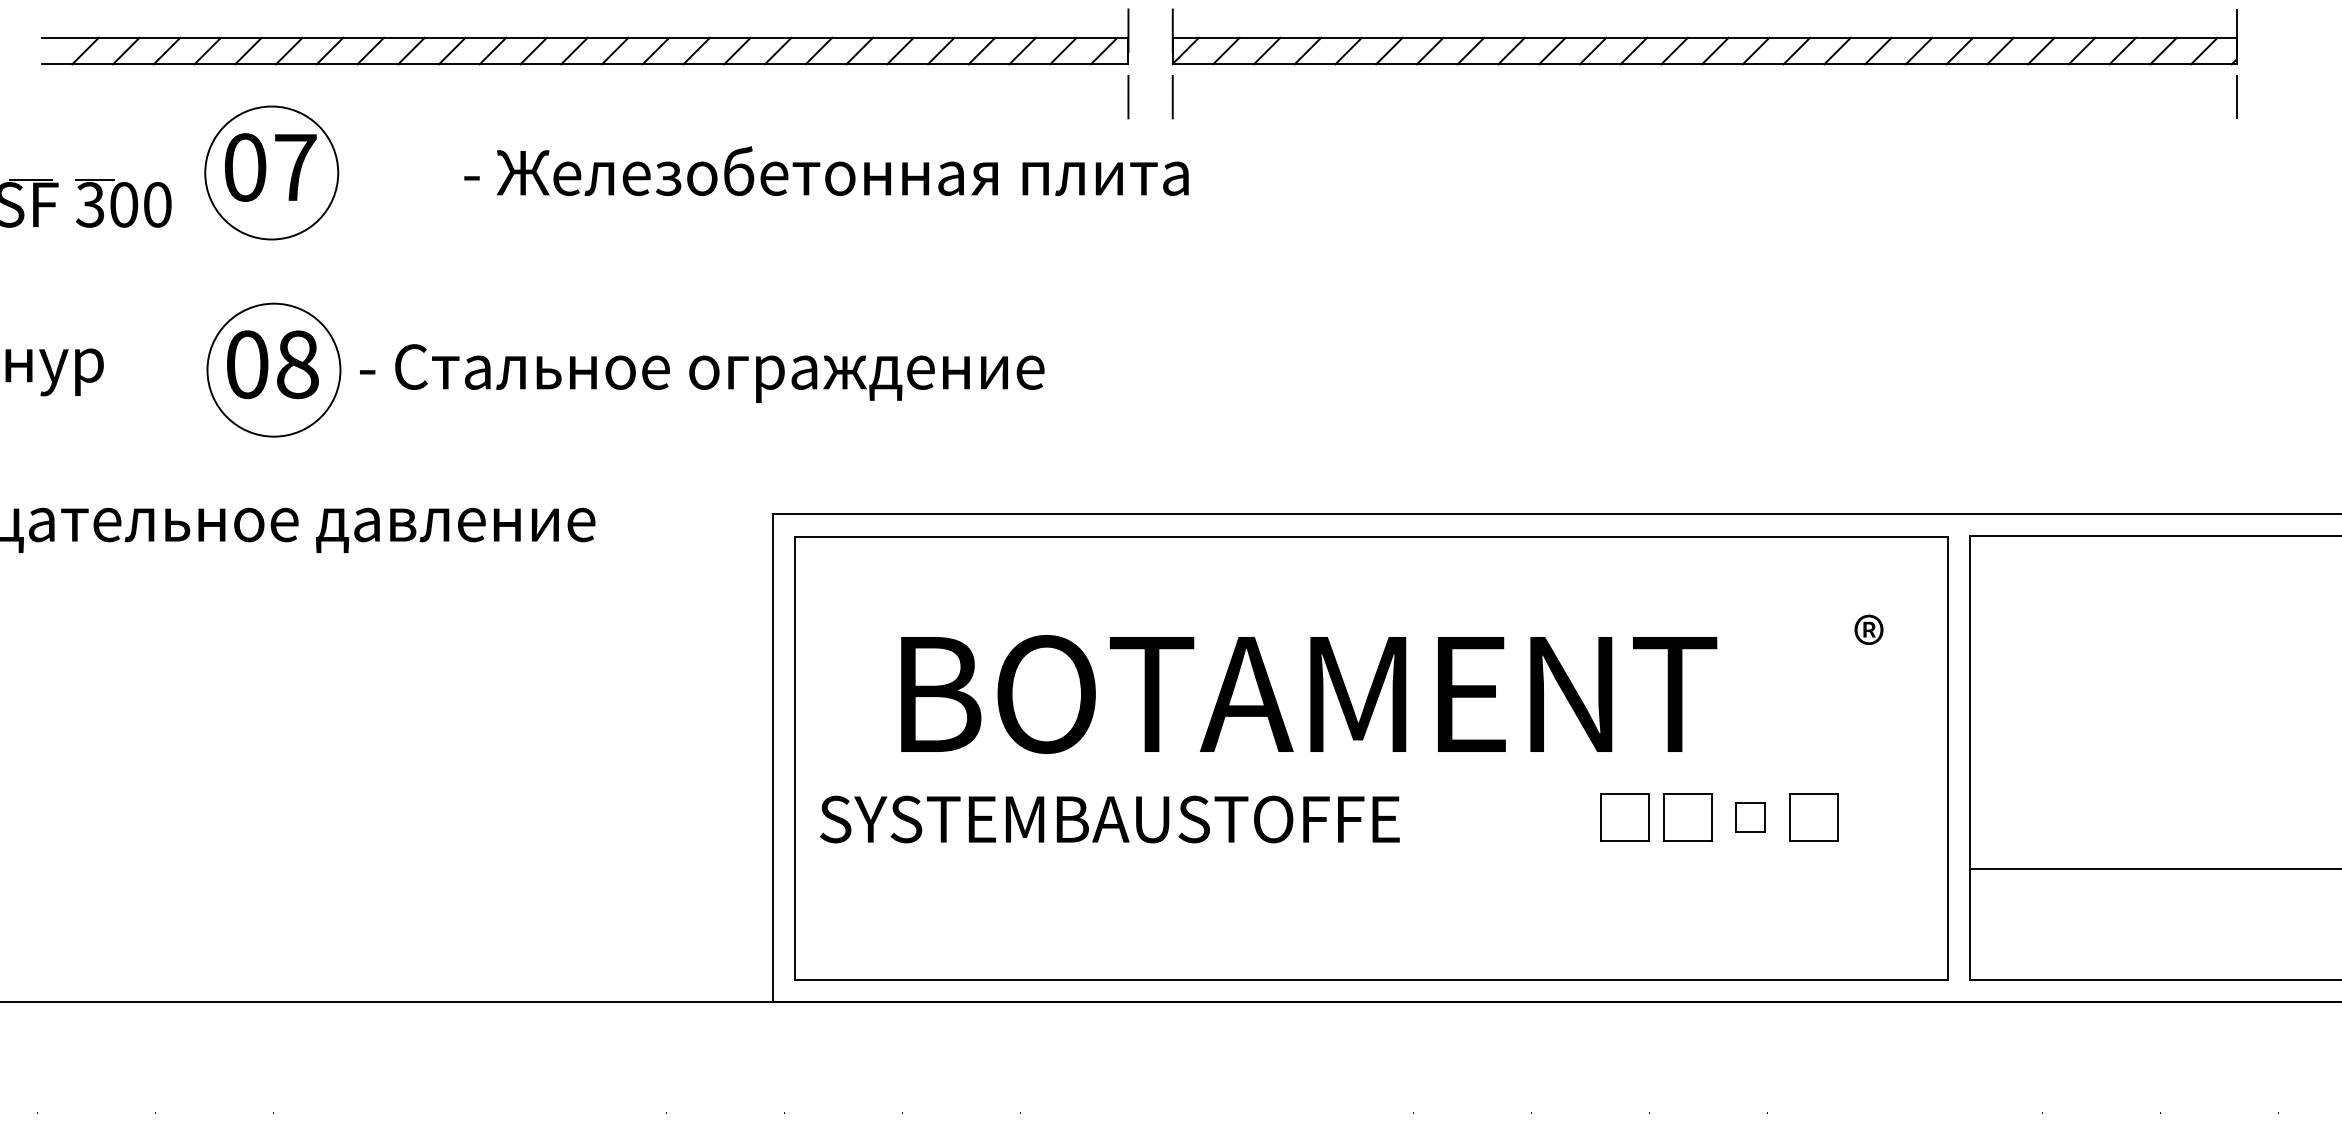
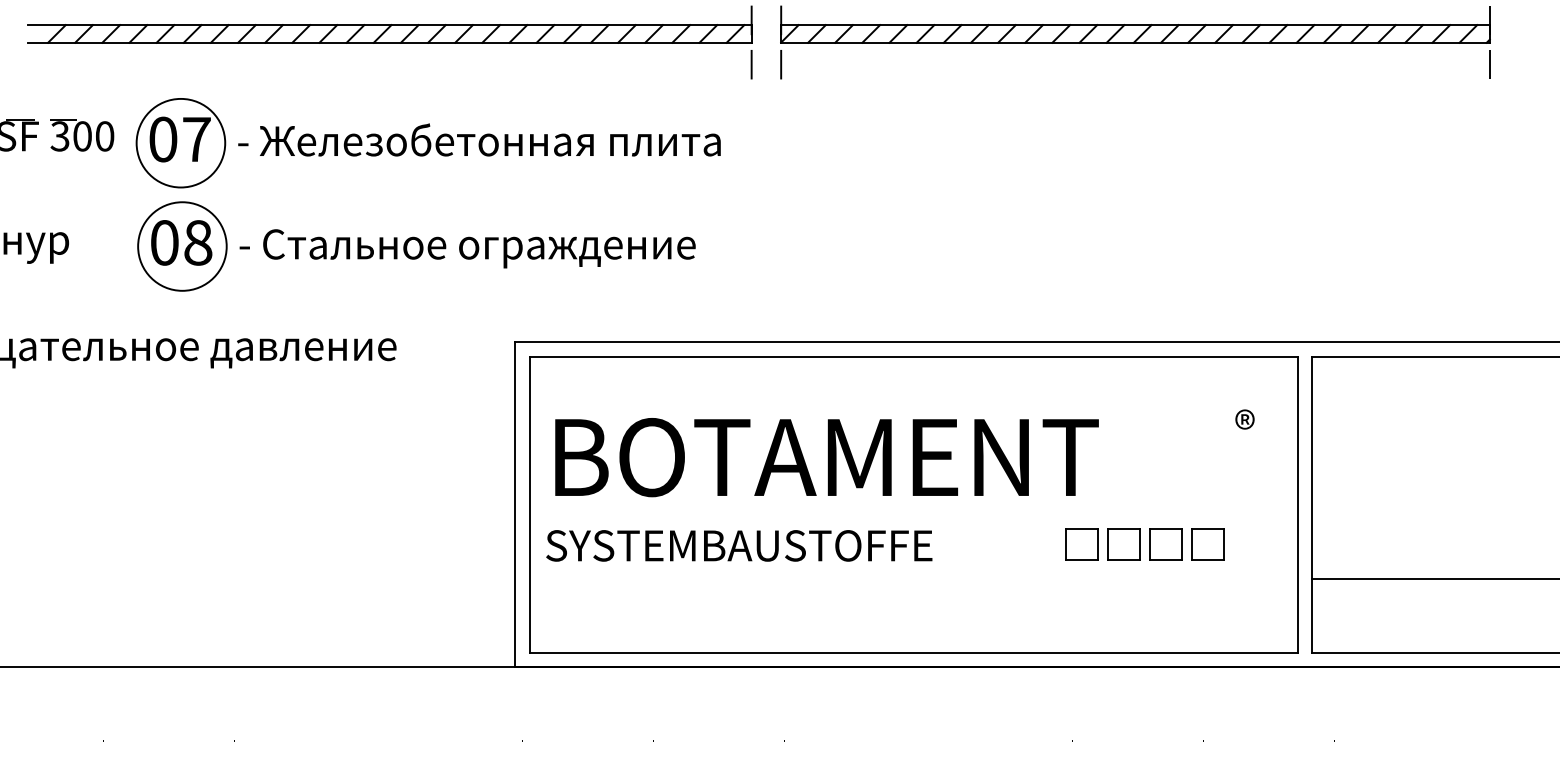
text: (826, 170) -> (479, 139), moved
part: (271, 173) -> (180, 143), moved
text: (1308, 694) -> (826, 457), moved
part: (1749, 817) -> (1165, 544), size x1.67

